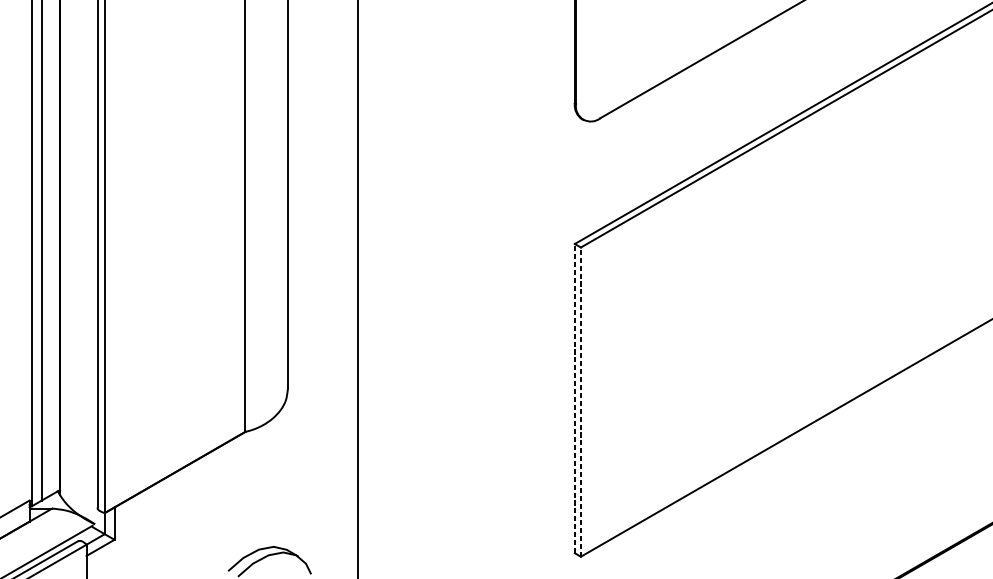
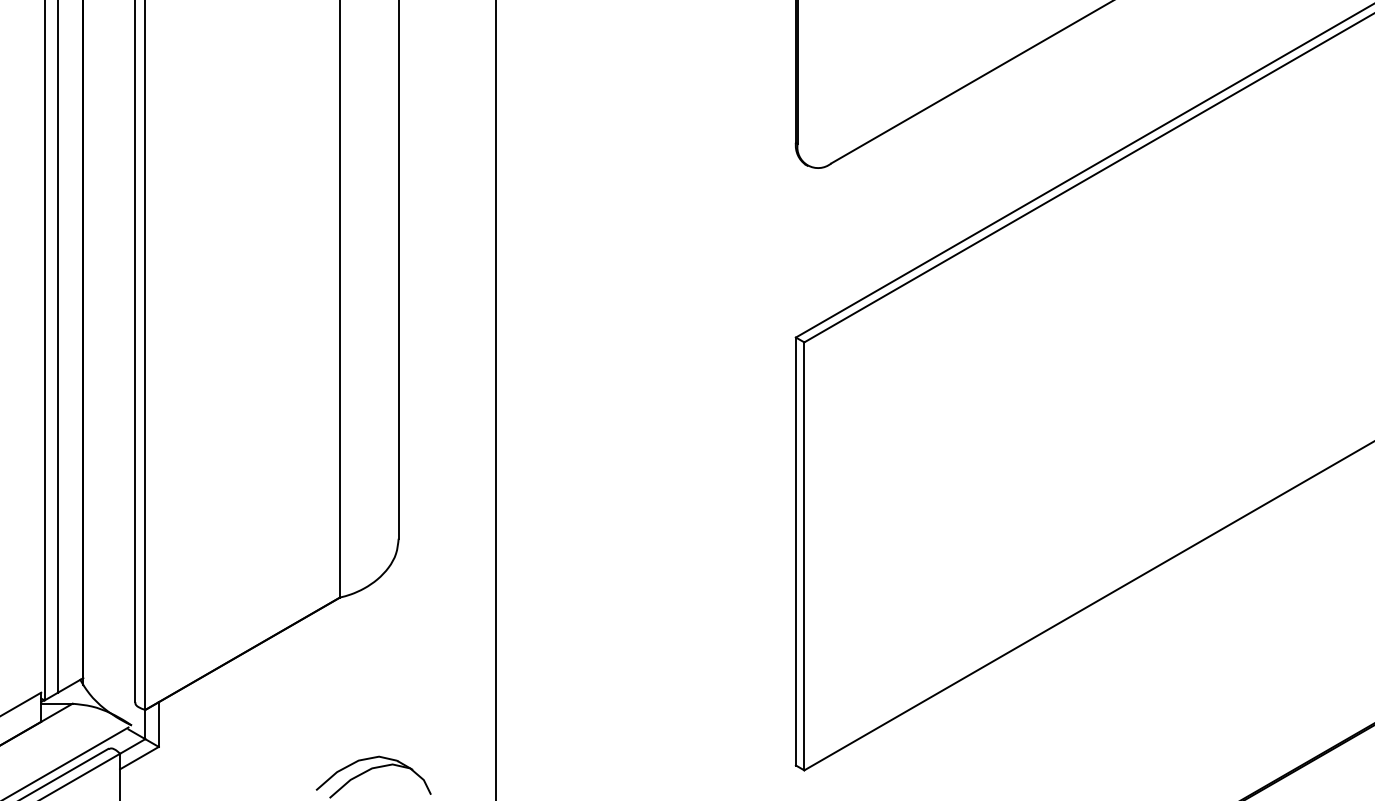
line: (574, 398) -> (795, 551), dashed -> solid
line: (581, 402) -> (804, 556), dashed -> solid

